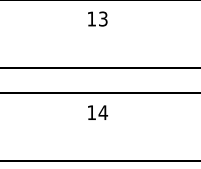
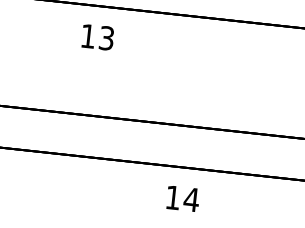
text: (97, 18) -> (97, 36), moved
text: (97, 112) -> (182, 198), moved

